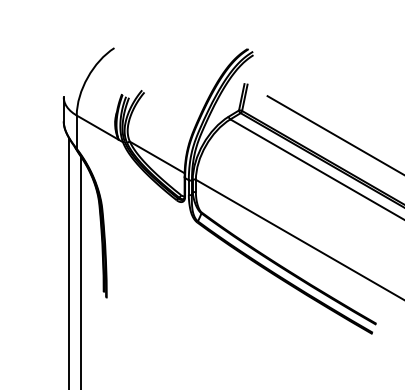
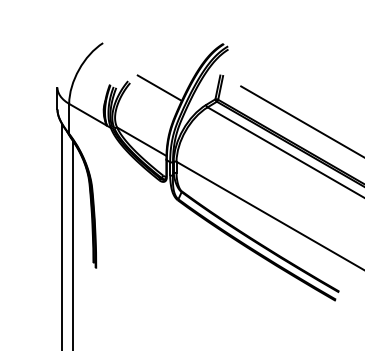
line: (176, 98) -> (159, 88), added

